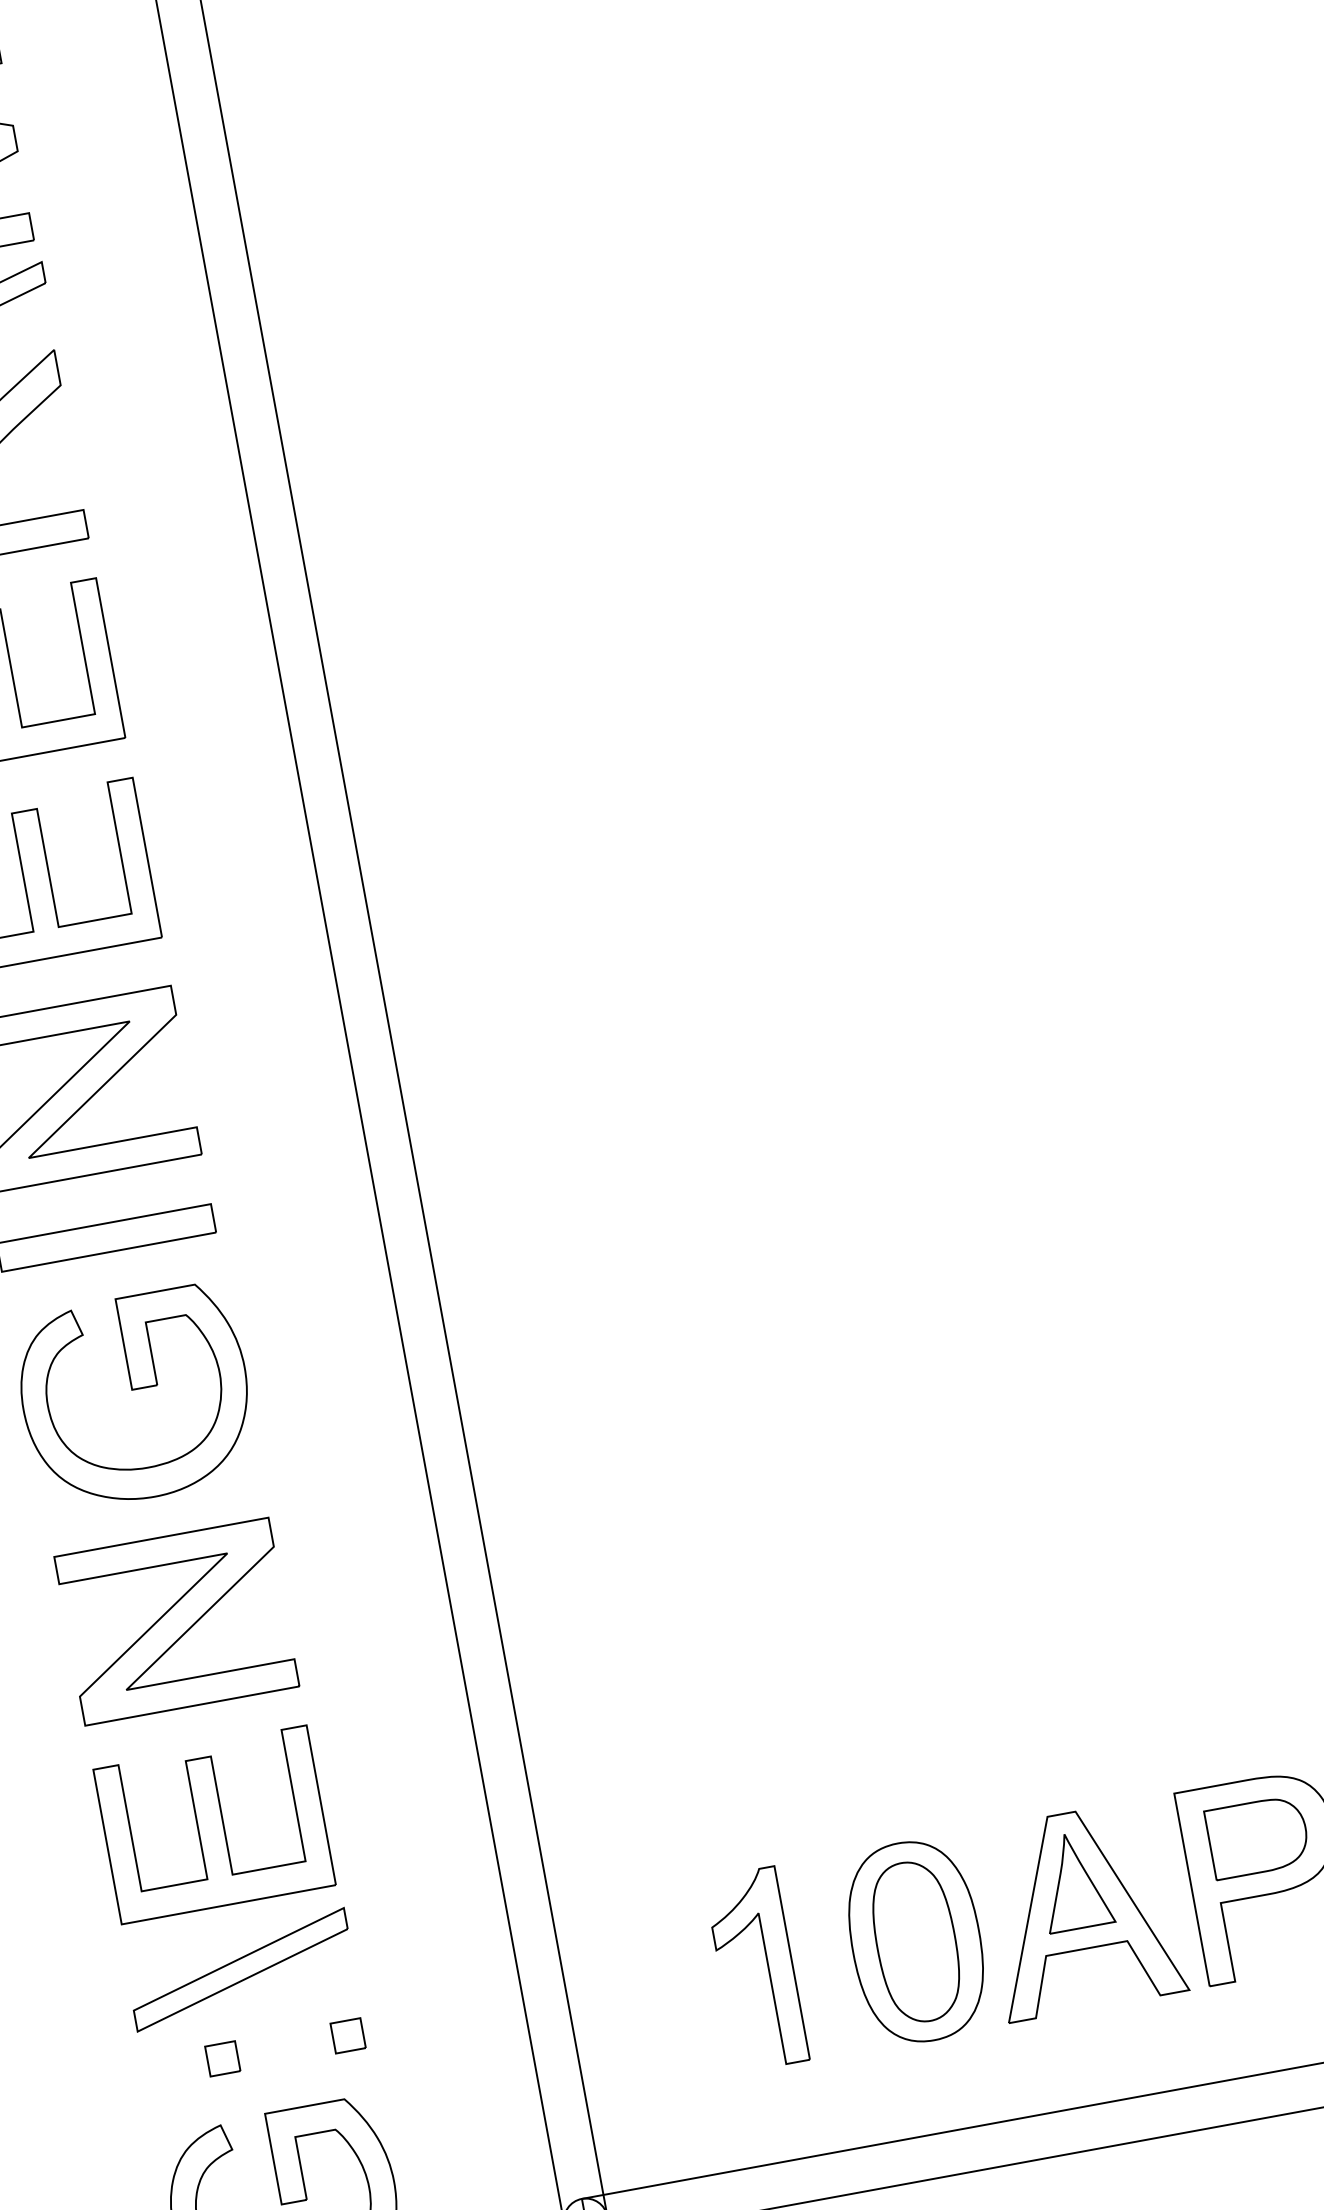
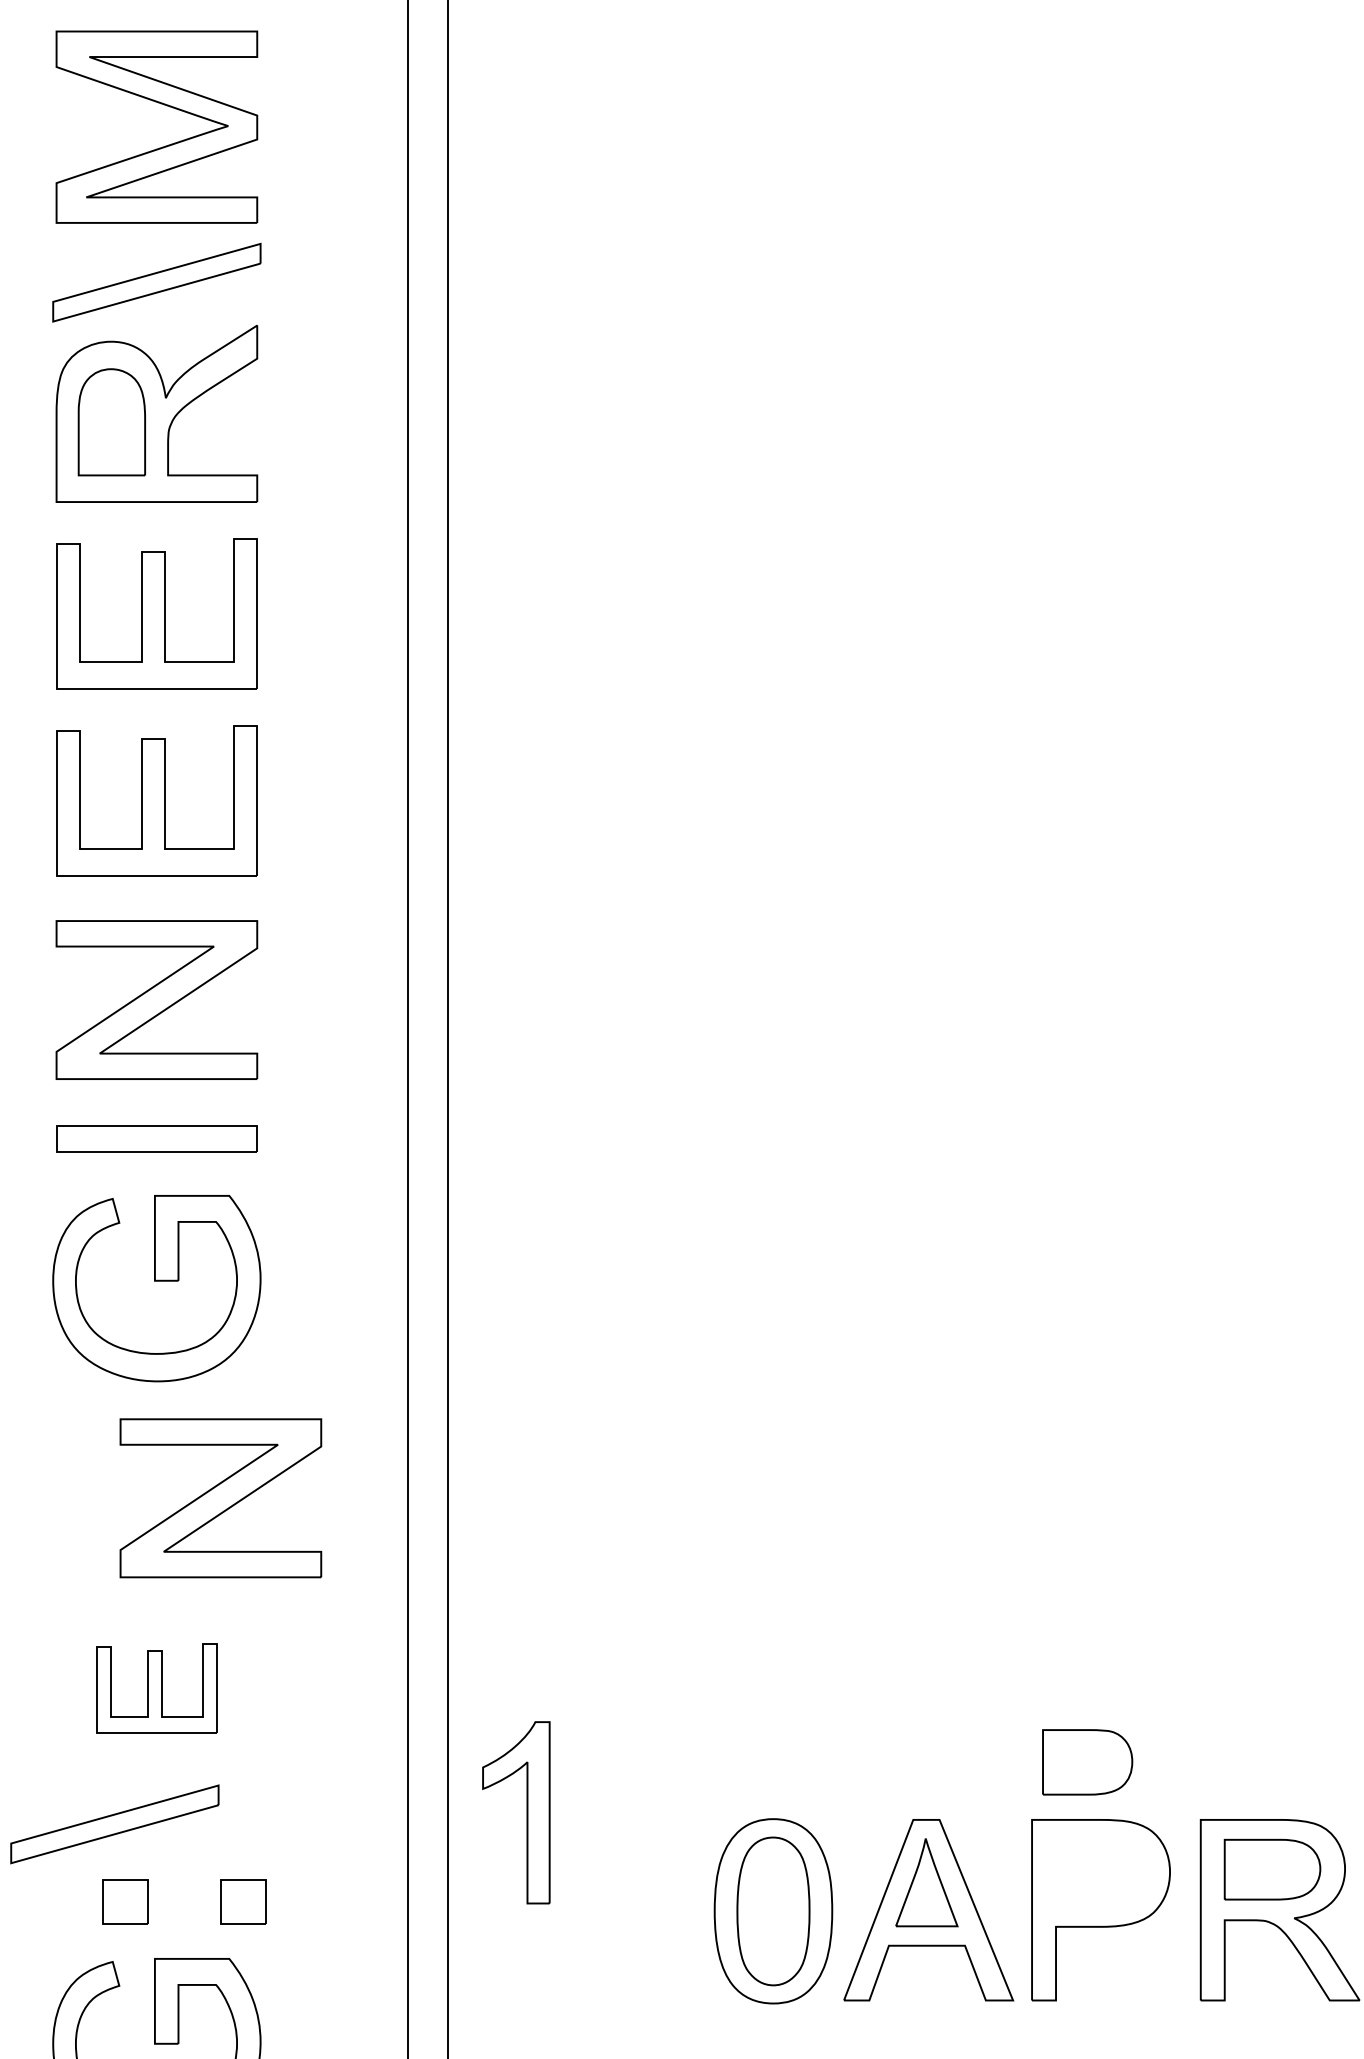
part: (176, 1621) -> (220, 1498), moved
part: (213, 1824) -> (156, 1688), size x0.6
part: (1257, 1837) -> (1087, 1762), moved
part: (767, 1967) -> (526, 1812), moved
part: (240, 1970) -> (114, 1824), moved
part: (347, 2035) -> (242, 1901), size x1.6
part: (222, 2058) -> (125, 1901), size x1.6

